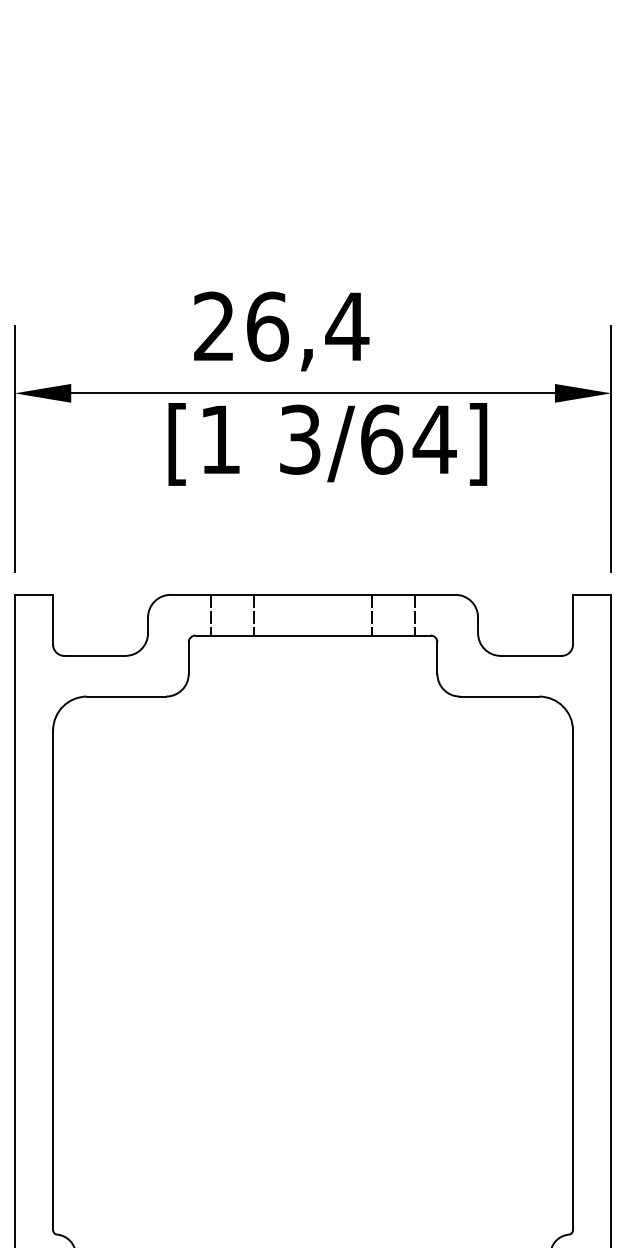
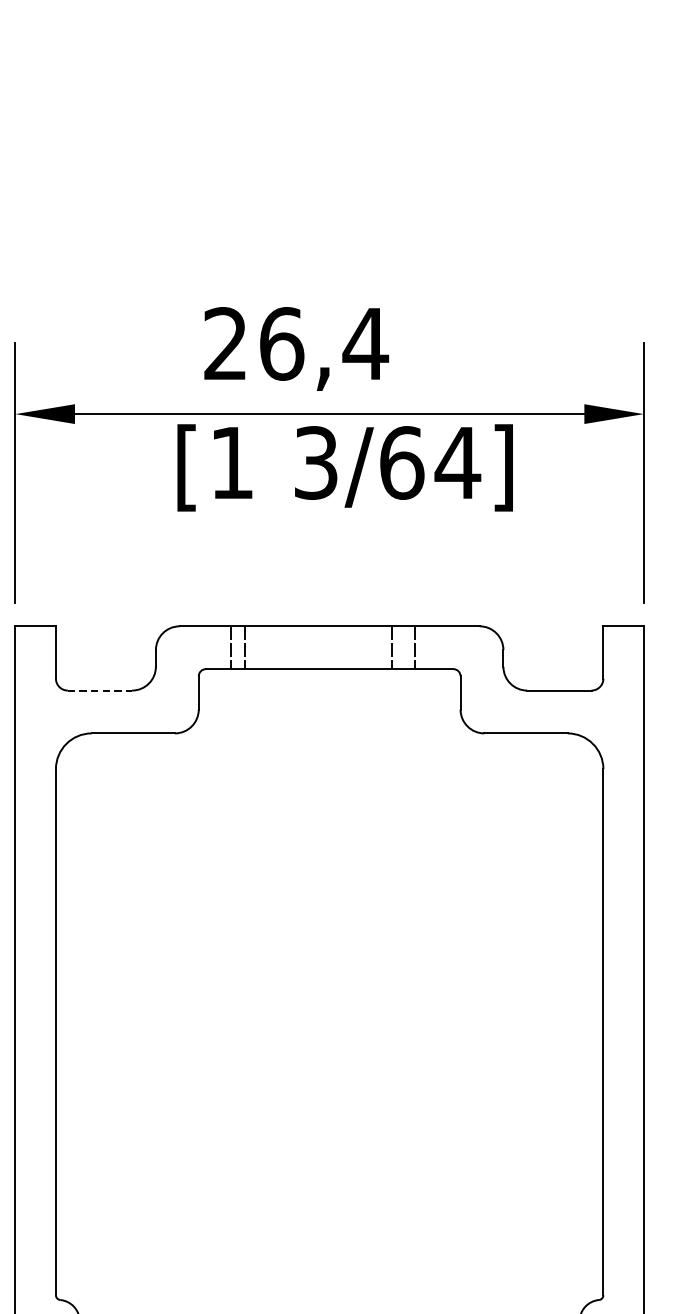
line: (211, 614) -> (244, 646), moved
line: (254, 614) -> (231, 646), moved
line: (414, 614) -> (414, 646), moved
line: (94, 655) -> (99, 690), solid -> dashed

